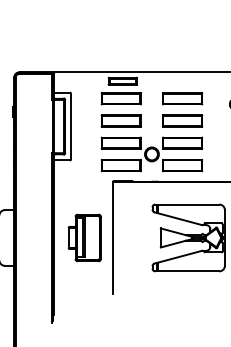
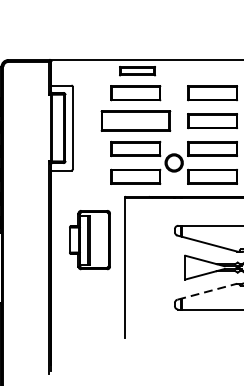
part: (120, 120) -> (134, 120), size x1.4
part: (84, 237) -> (89, 239), moved
line: (178, 257) -> (207, 292), solid -> dashed

